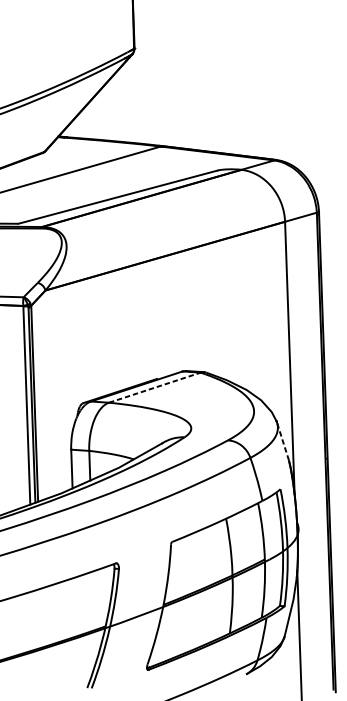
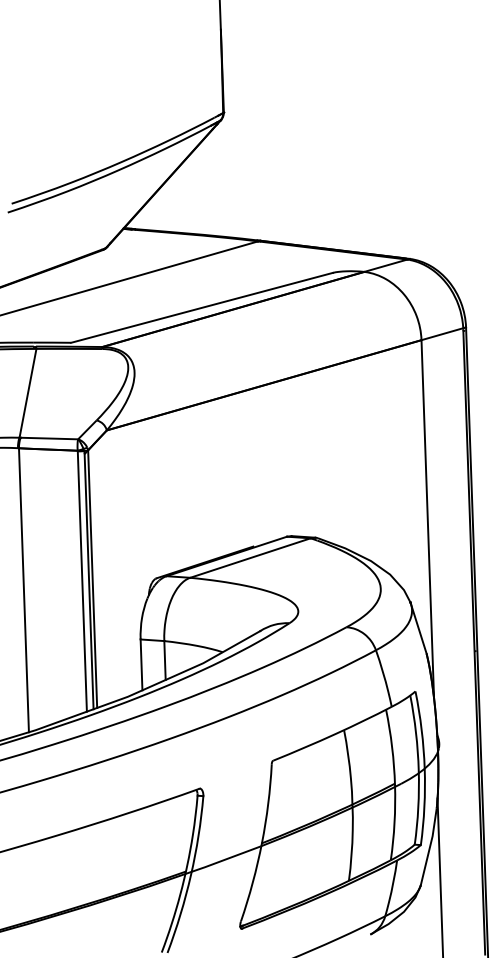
line: (154, 387) -> (250, 557), dashed -> solid
line: (282, 440) -> (418, 627), dashed -> solid

